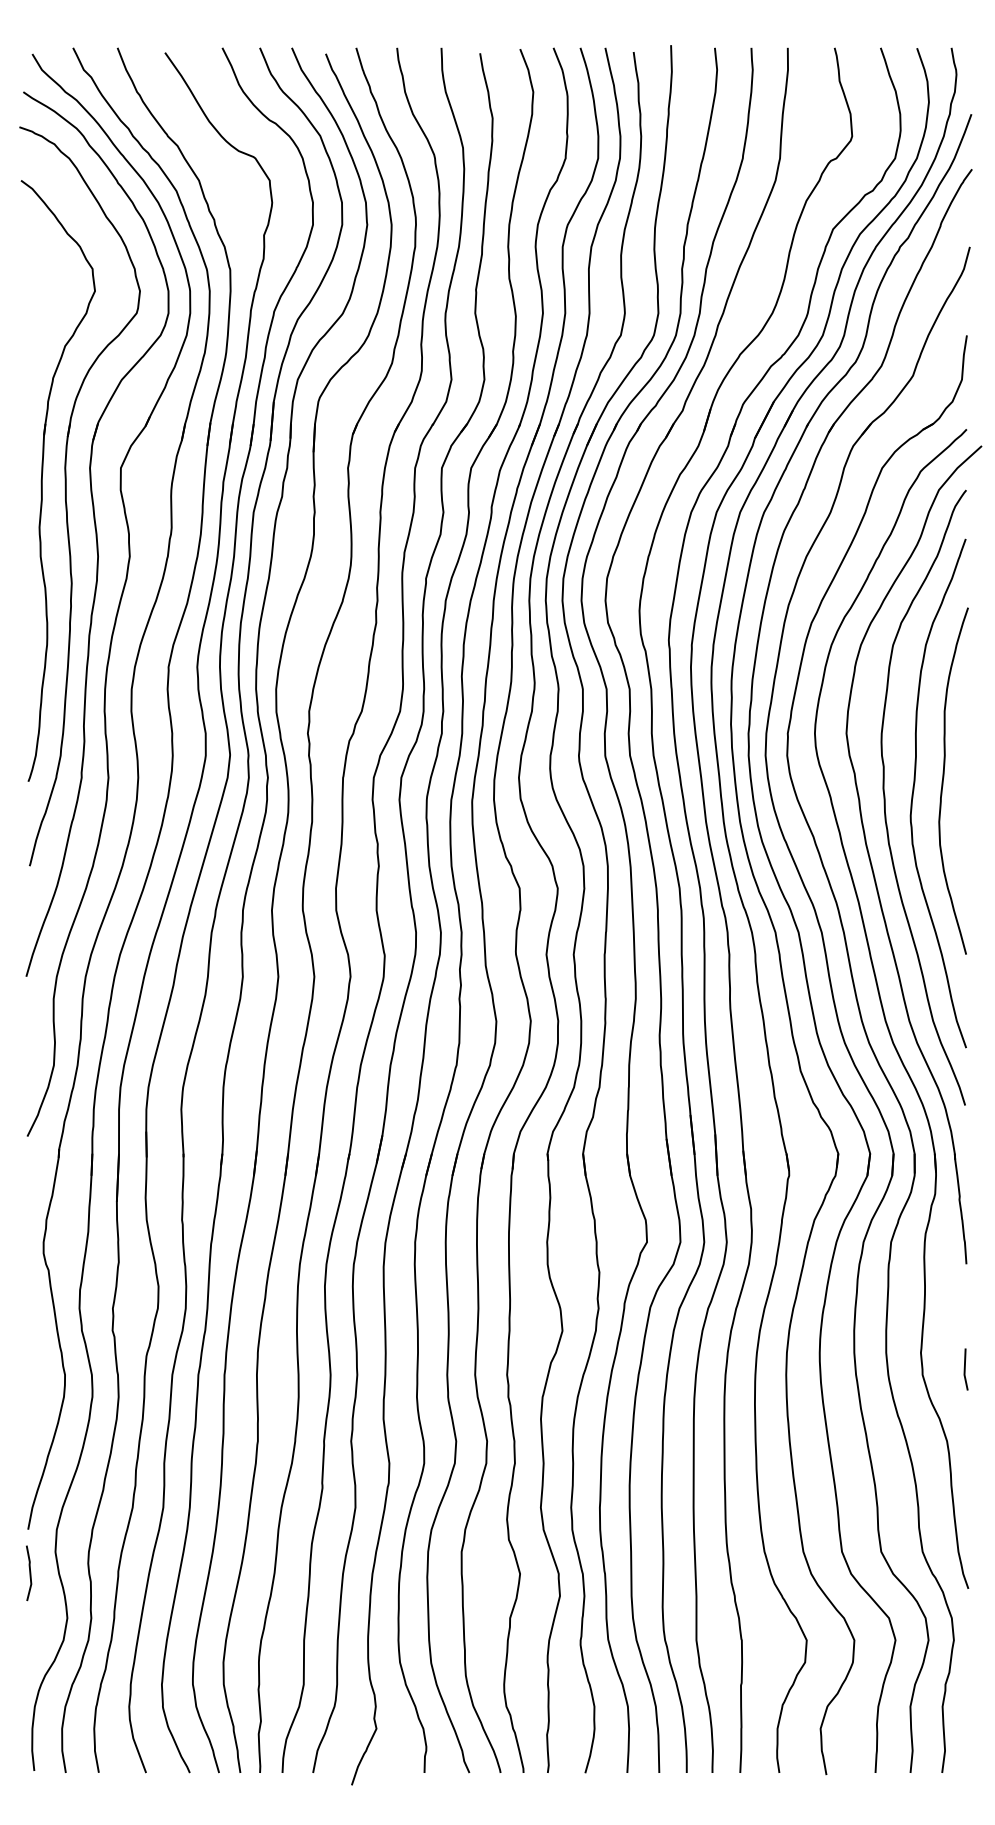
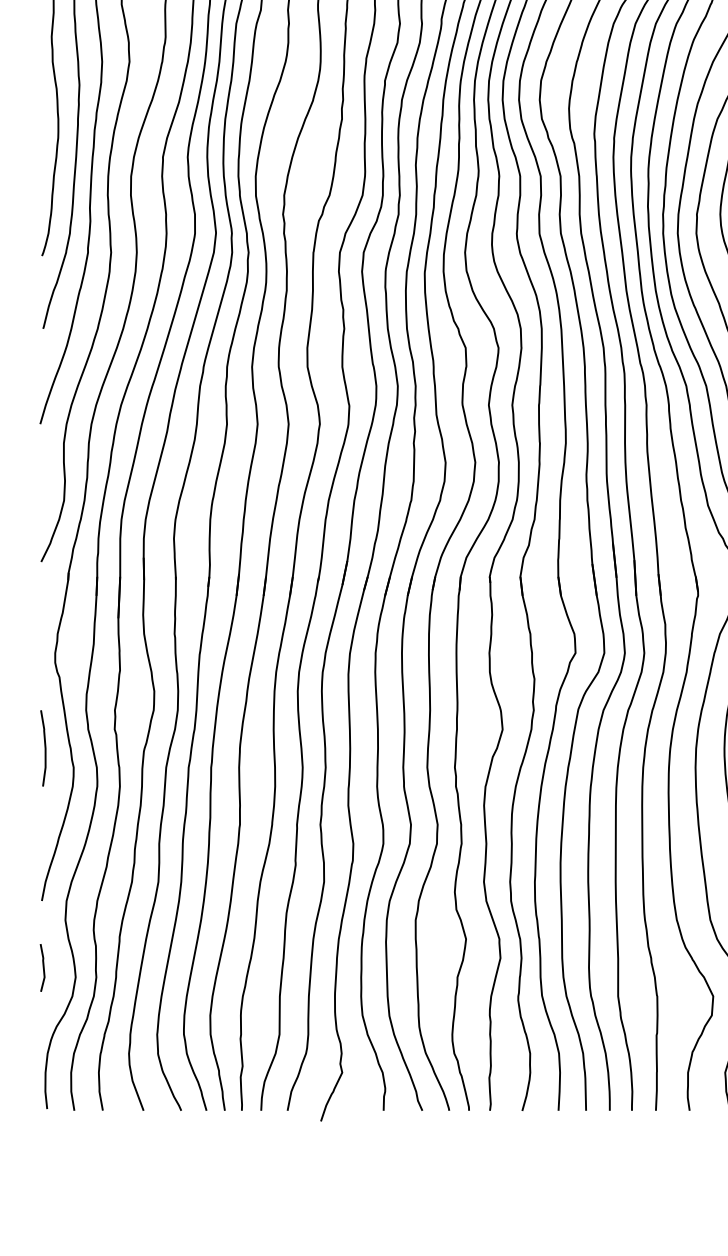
curve: (31, 1352) -> (44, 748), added
line: (29, 1573) -> (43, 968), moved

